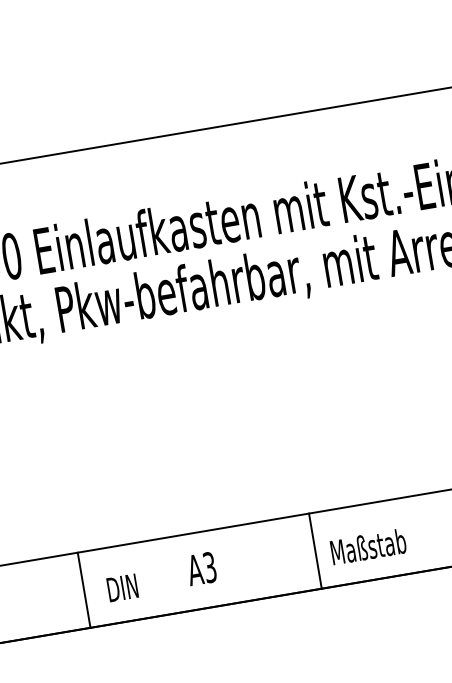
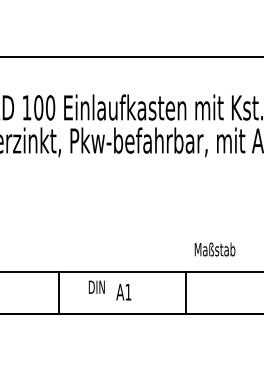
text: (367, 546) -> (214, 249), moved
text: (209, 566) -> (128, 291), A3 -> A1
text: (121, 586) -> (96, 286), moved

